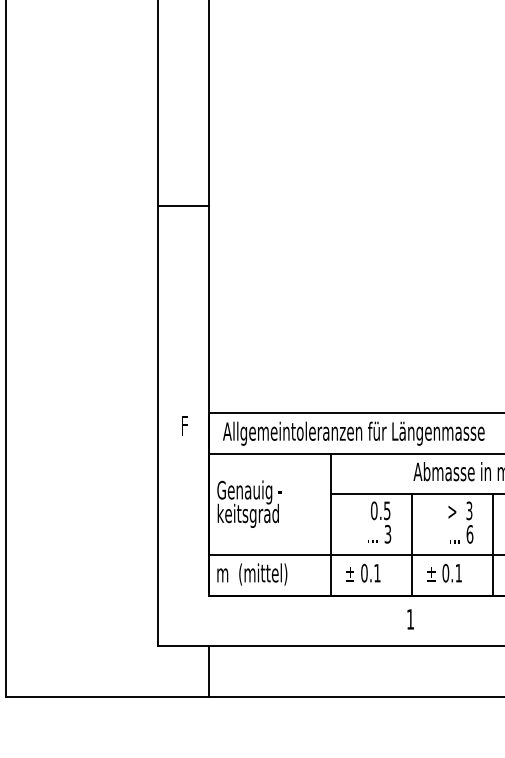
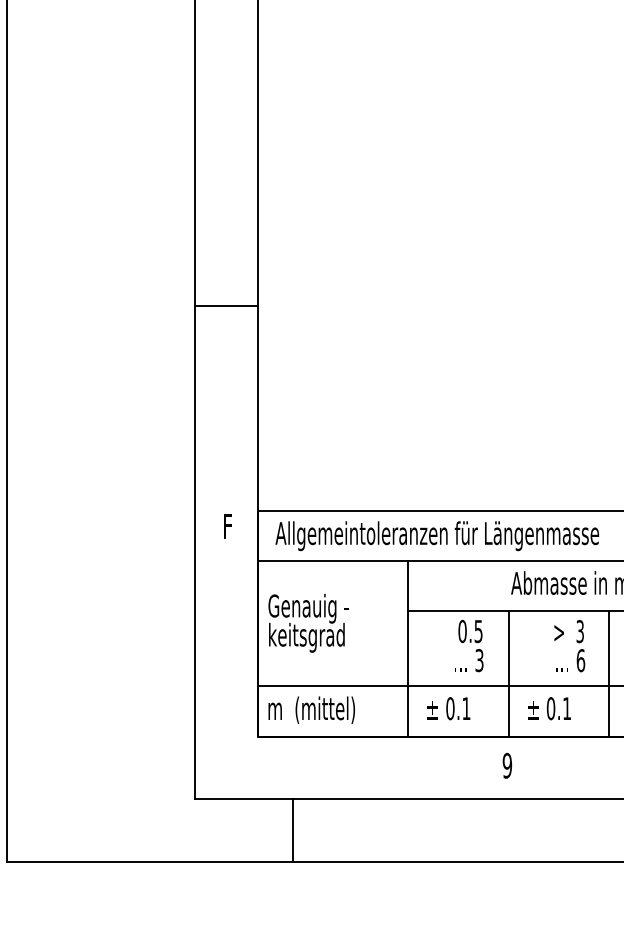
line: (183, 205) -> (226, 305), moved
text: (410, 619) -> (507, 765), 1 -> 9
line: (208, 671) -> (292, 830), moved

